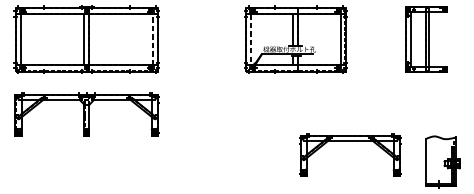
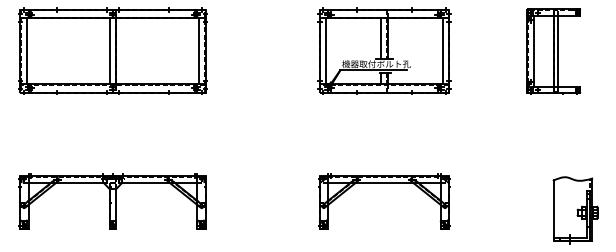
line: (153, 38) -> (199, 50), dashed -> solid
line: (251, 39) -> (326, 51), dashed -> solid
part: (86, 114) -> (112, 201), moved
part: (350, 141) -> (384, 183), moved

